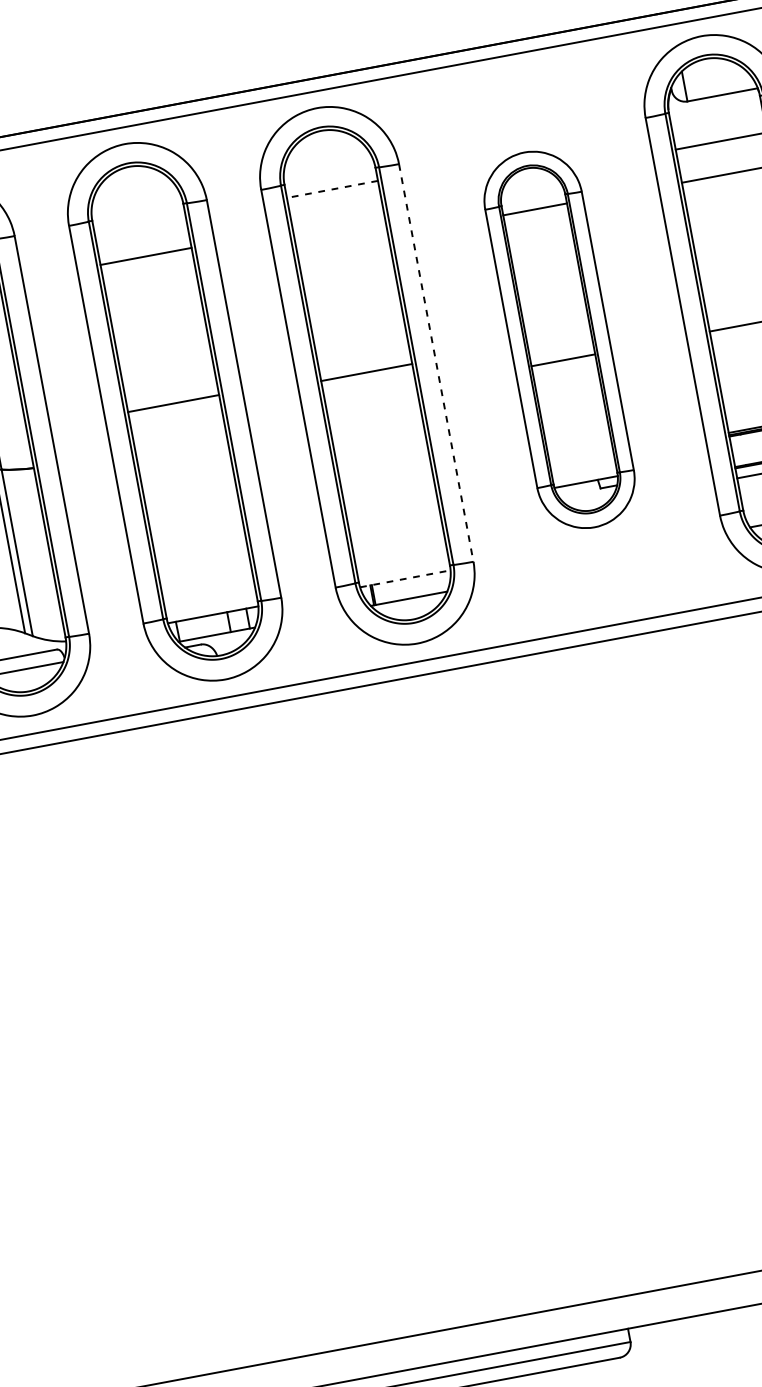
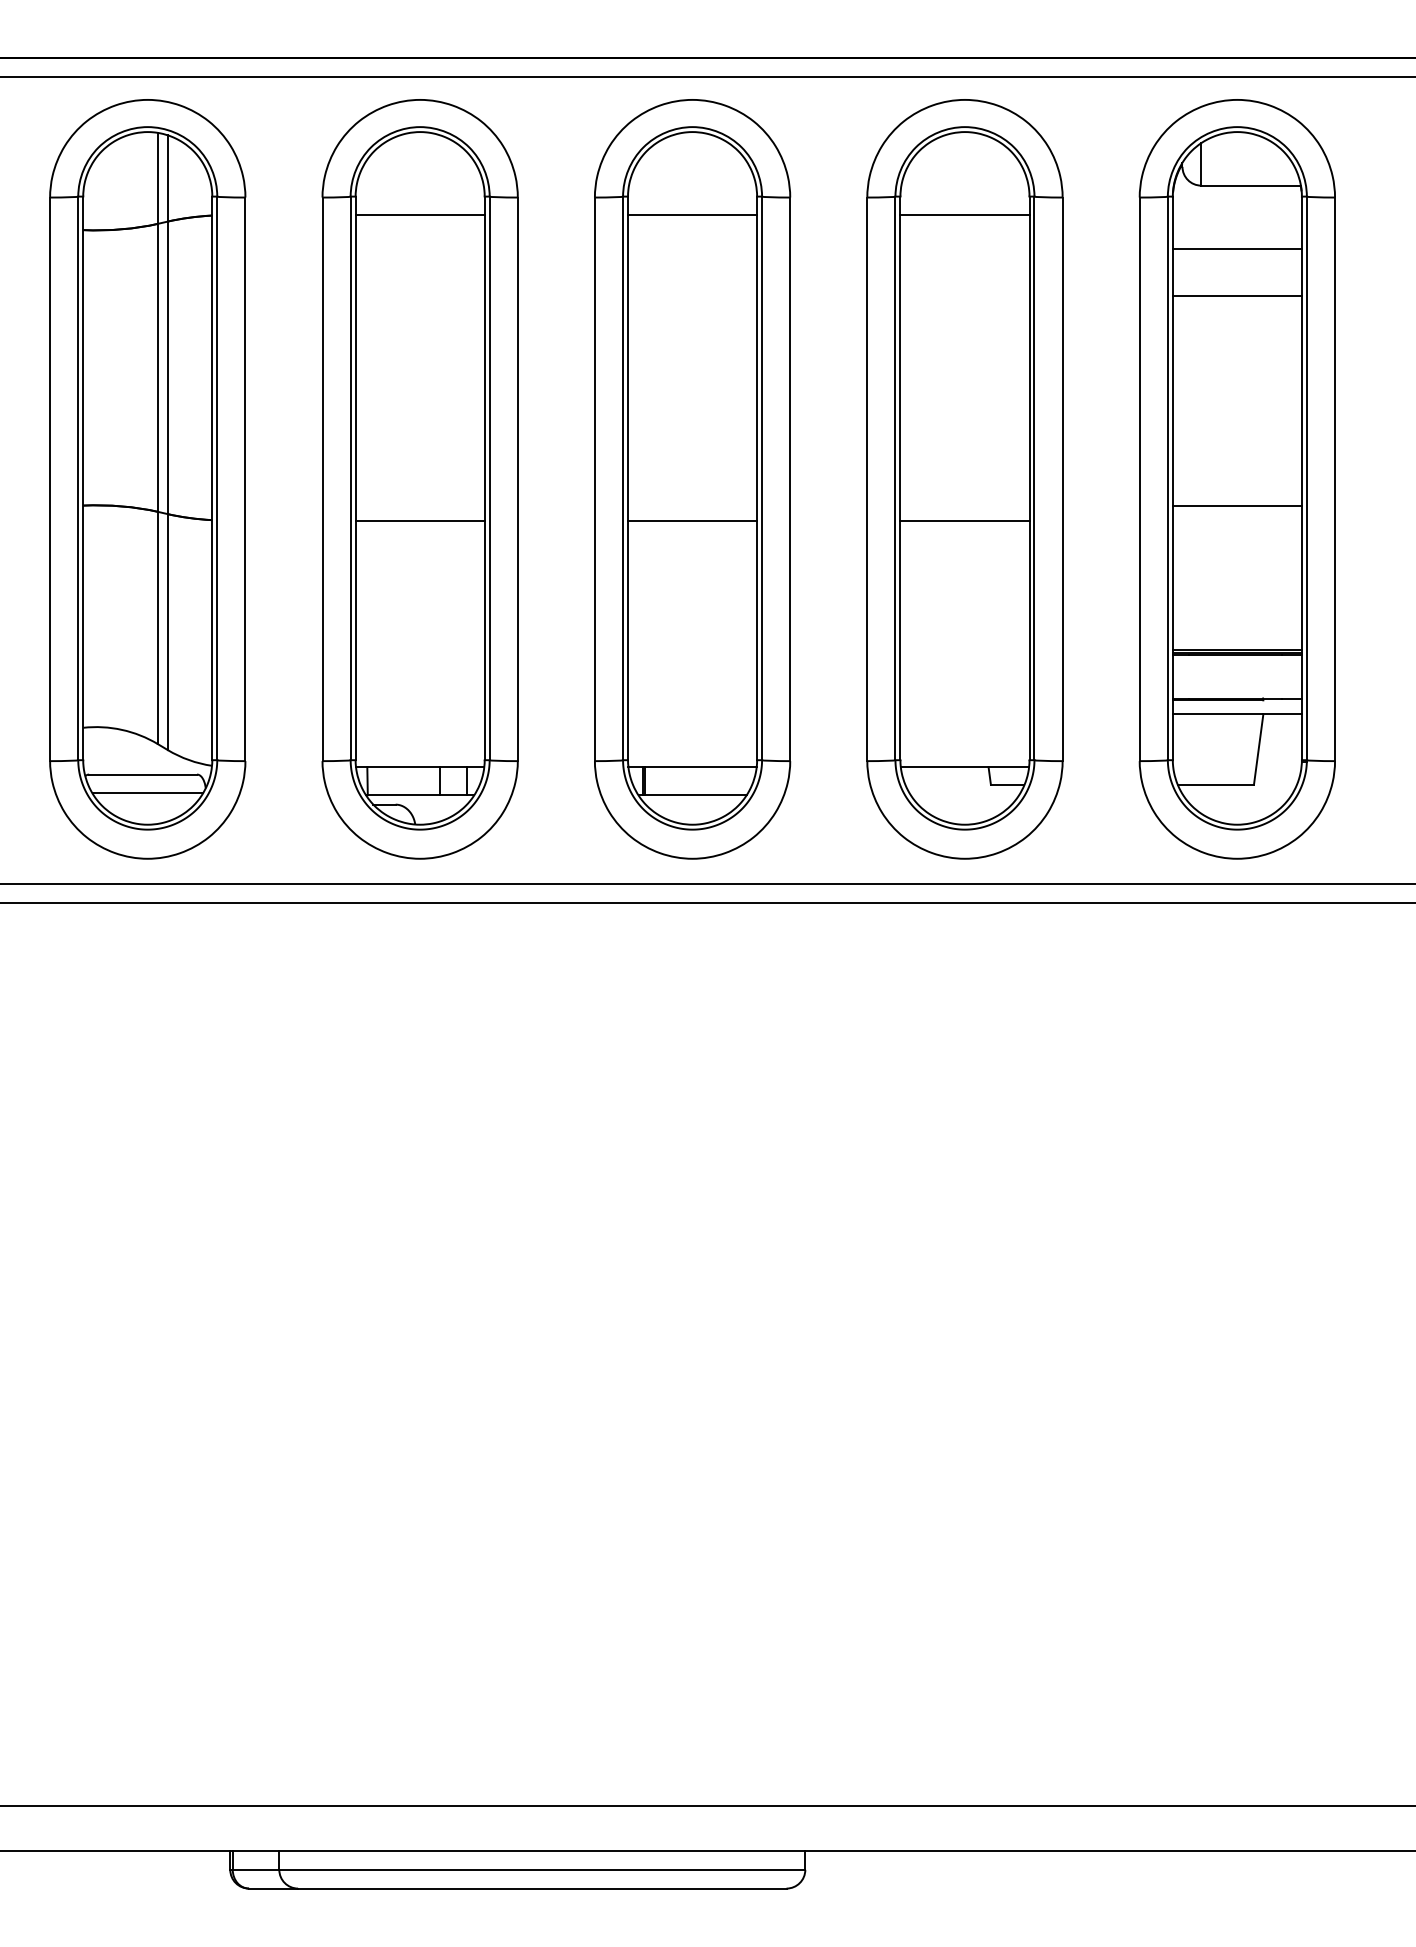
line: (332, 189) -> (692, 215), dashed -> solid
line: (145, 256) -> (419, 215), moved
part: (559, 340) -> (964, 479), size x1.43
line: (436, 363) -> (790, 479), dashed -> solid
line: (366, 372) -> (692, 520), moved
line: (173, 403) -> (419, 520), moved
line: (406, 579) -> (693, 767), dashed -> solid

